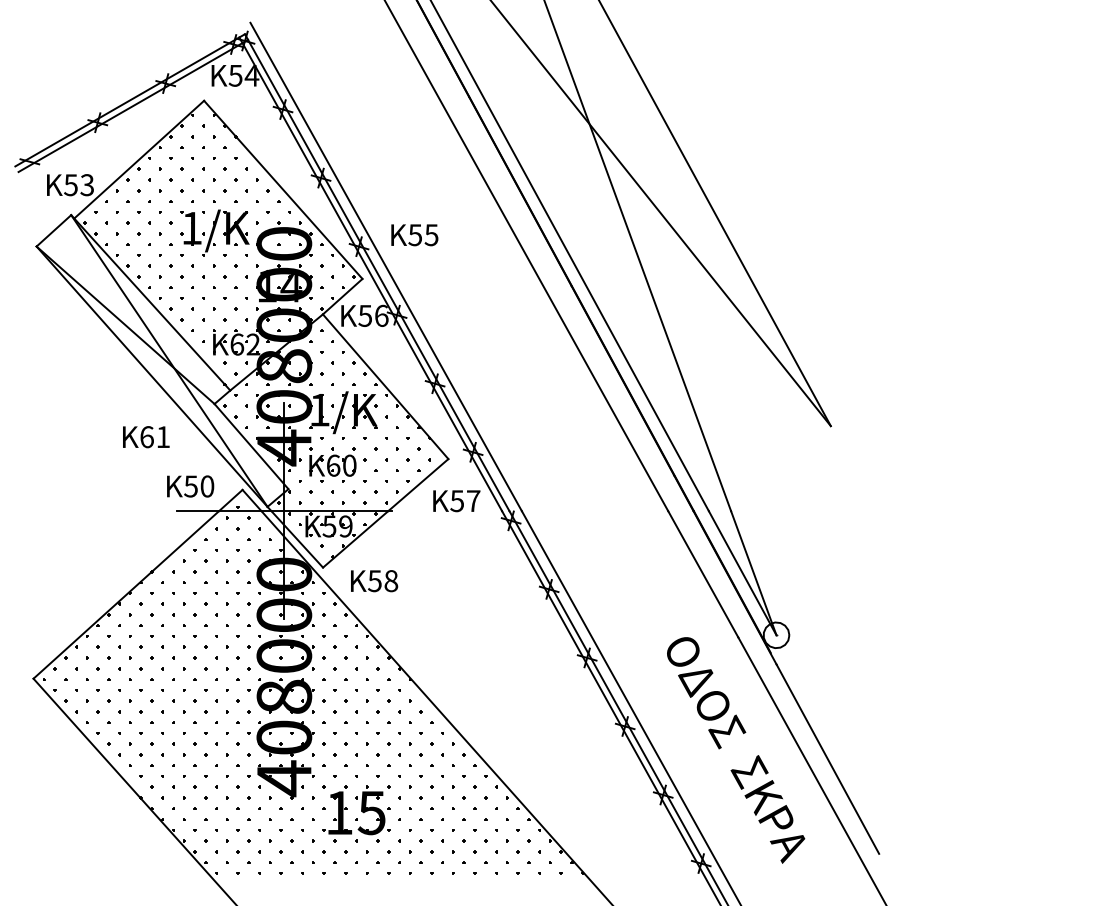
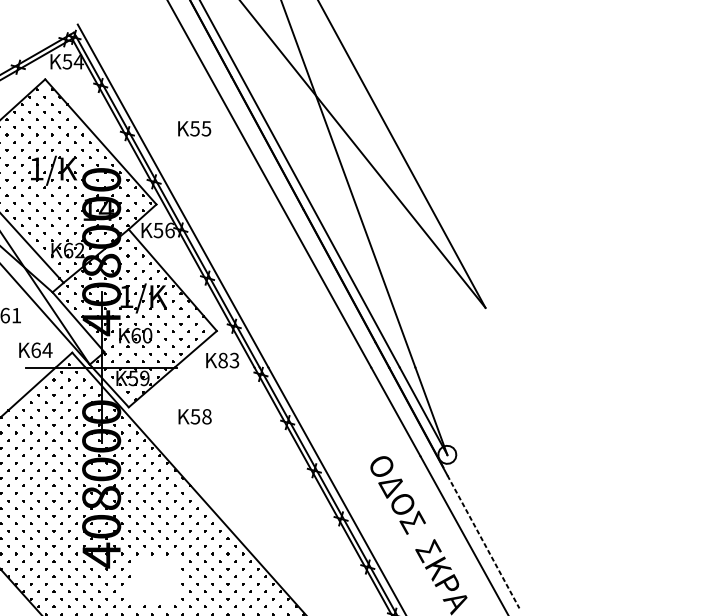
text: (414, 235) -> (194, 129), moved
text: (199, 486) -> (42, 350), 50 -> 64
text: (465, 501) -> (228, 360), 57 -> 83
text: (374, 581) -> (195, 417), moved
line: (827, 759) -> (483, 542), solid -> dashed
part: (356, 813) -> (152, 580), removed

